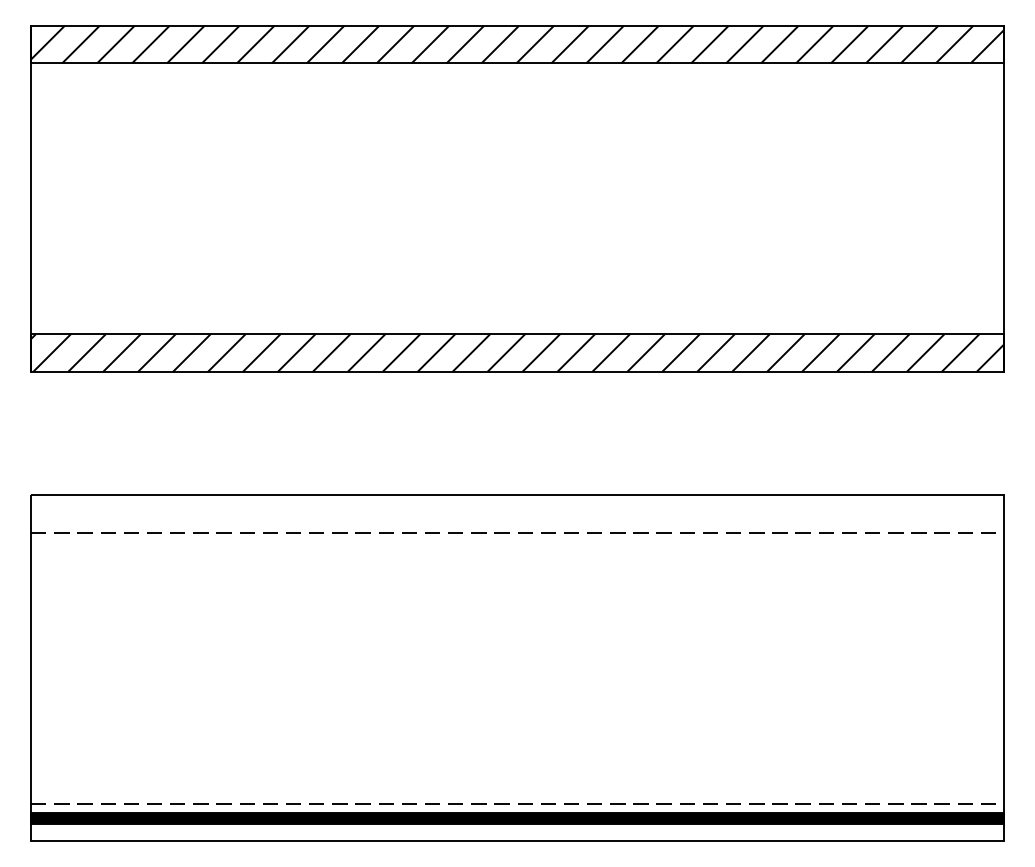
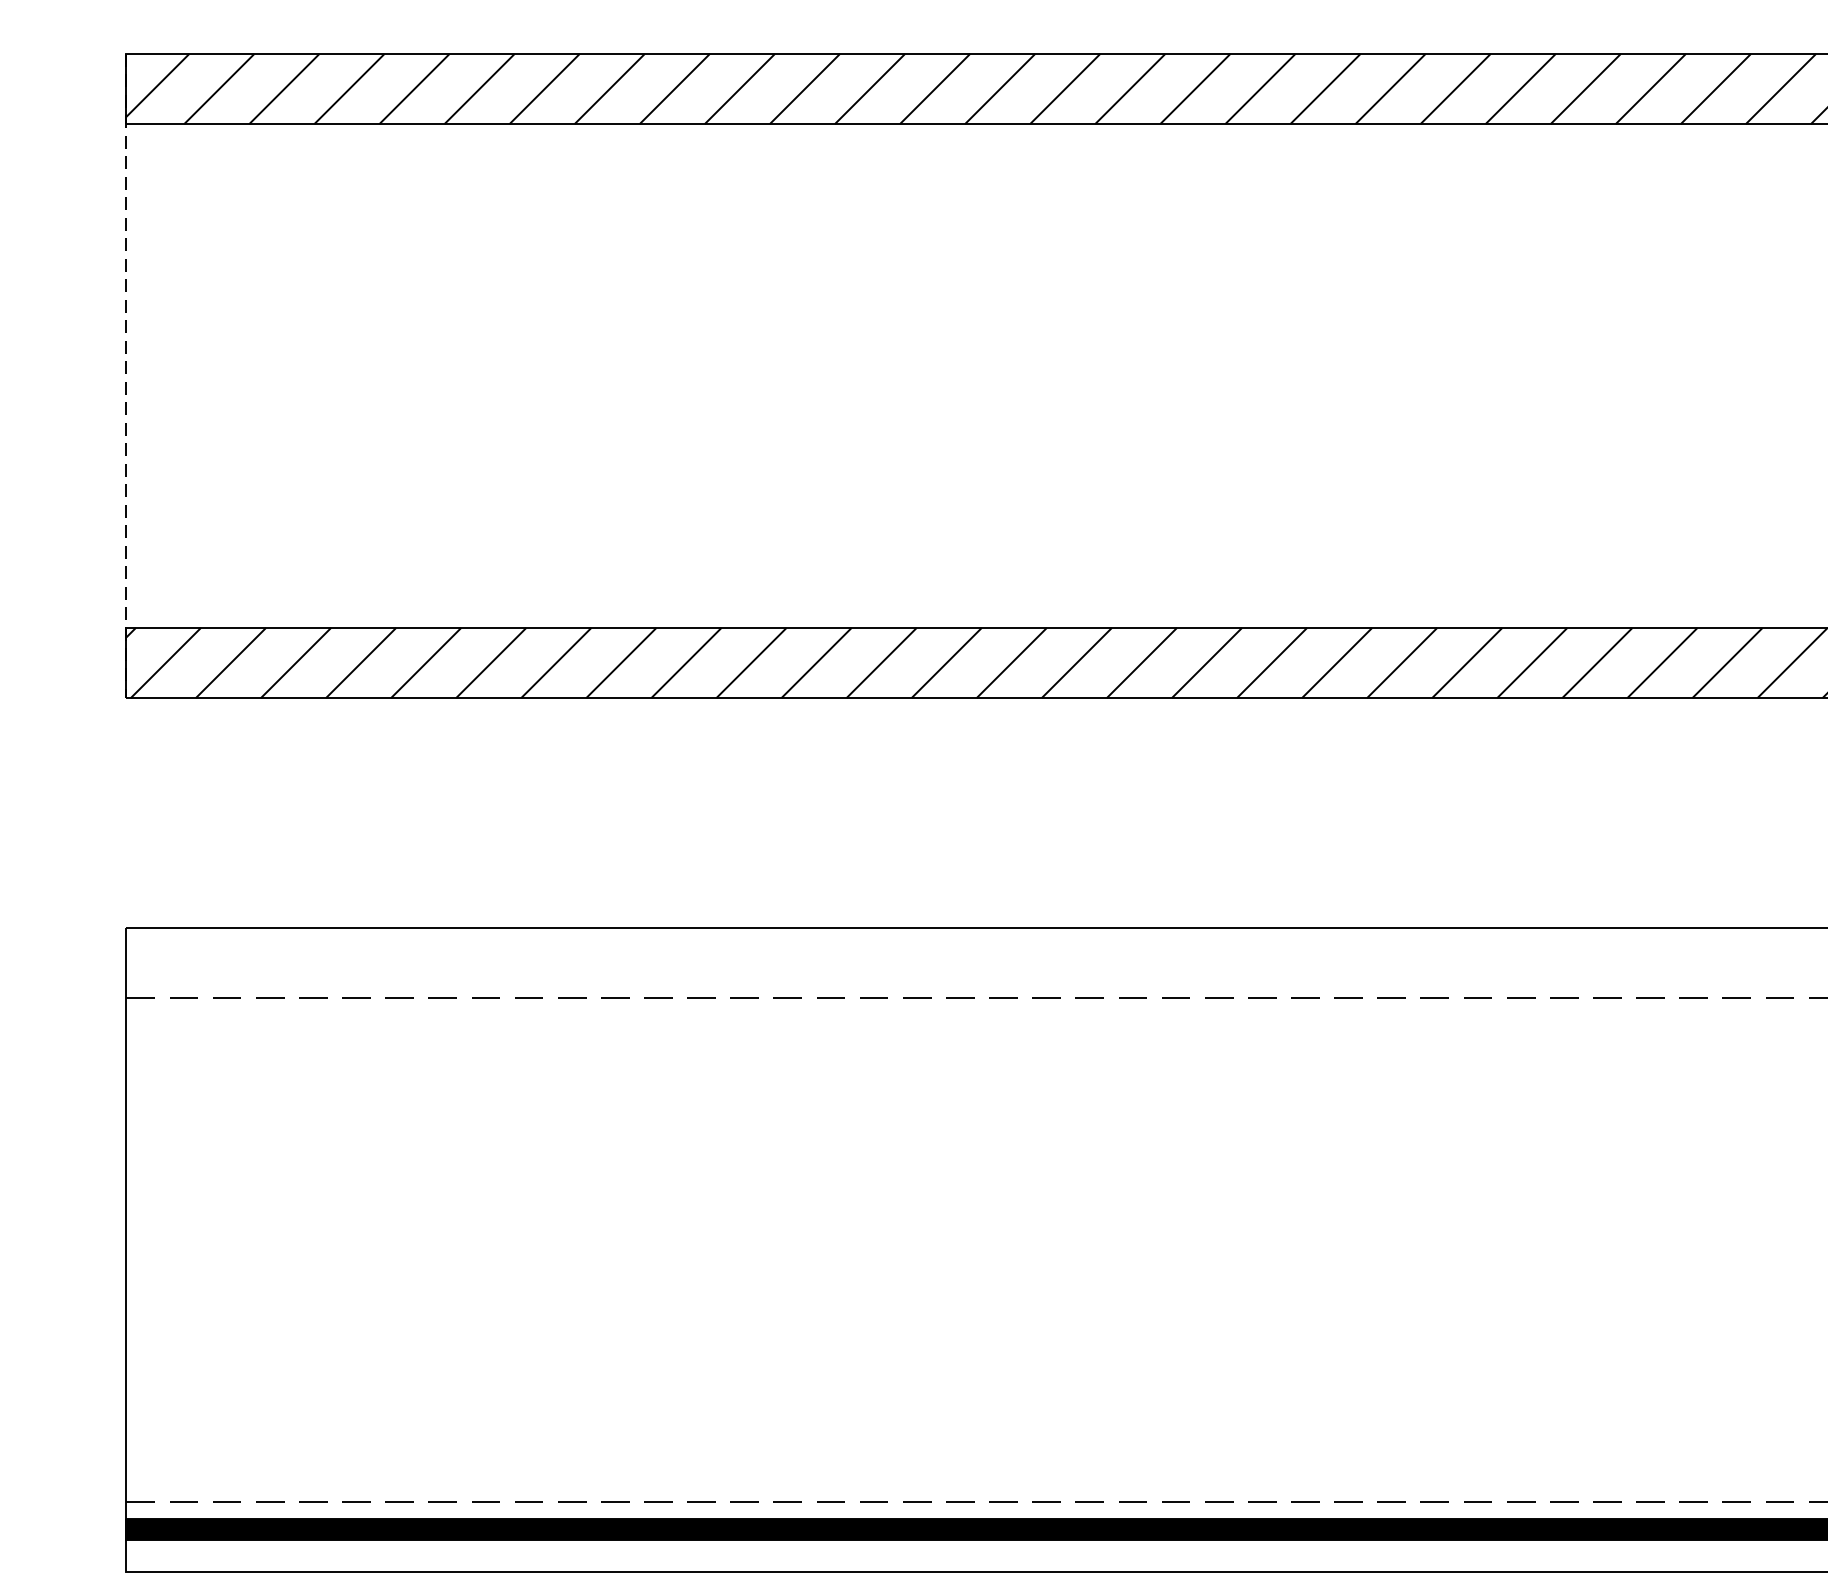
line: (31, 198) -> (127, 375), solid -> dashed

